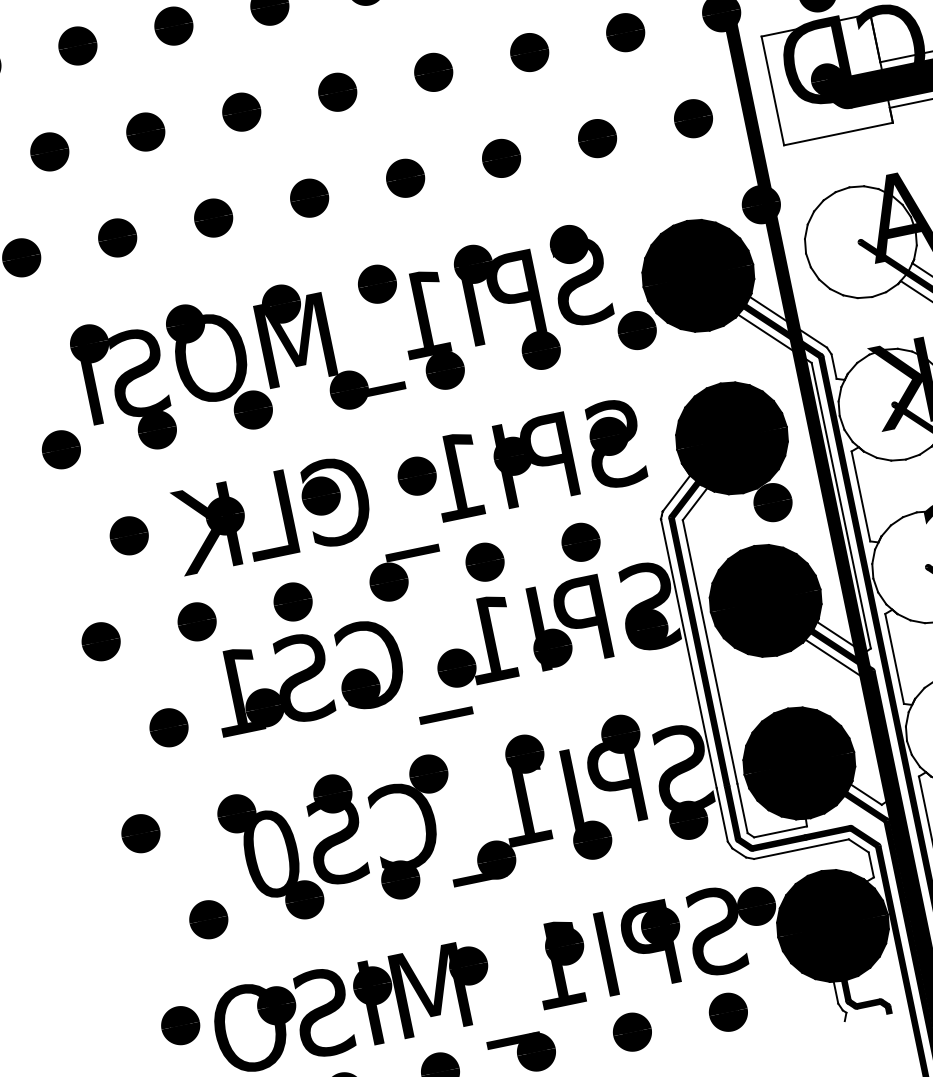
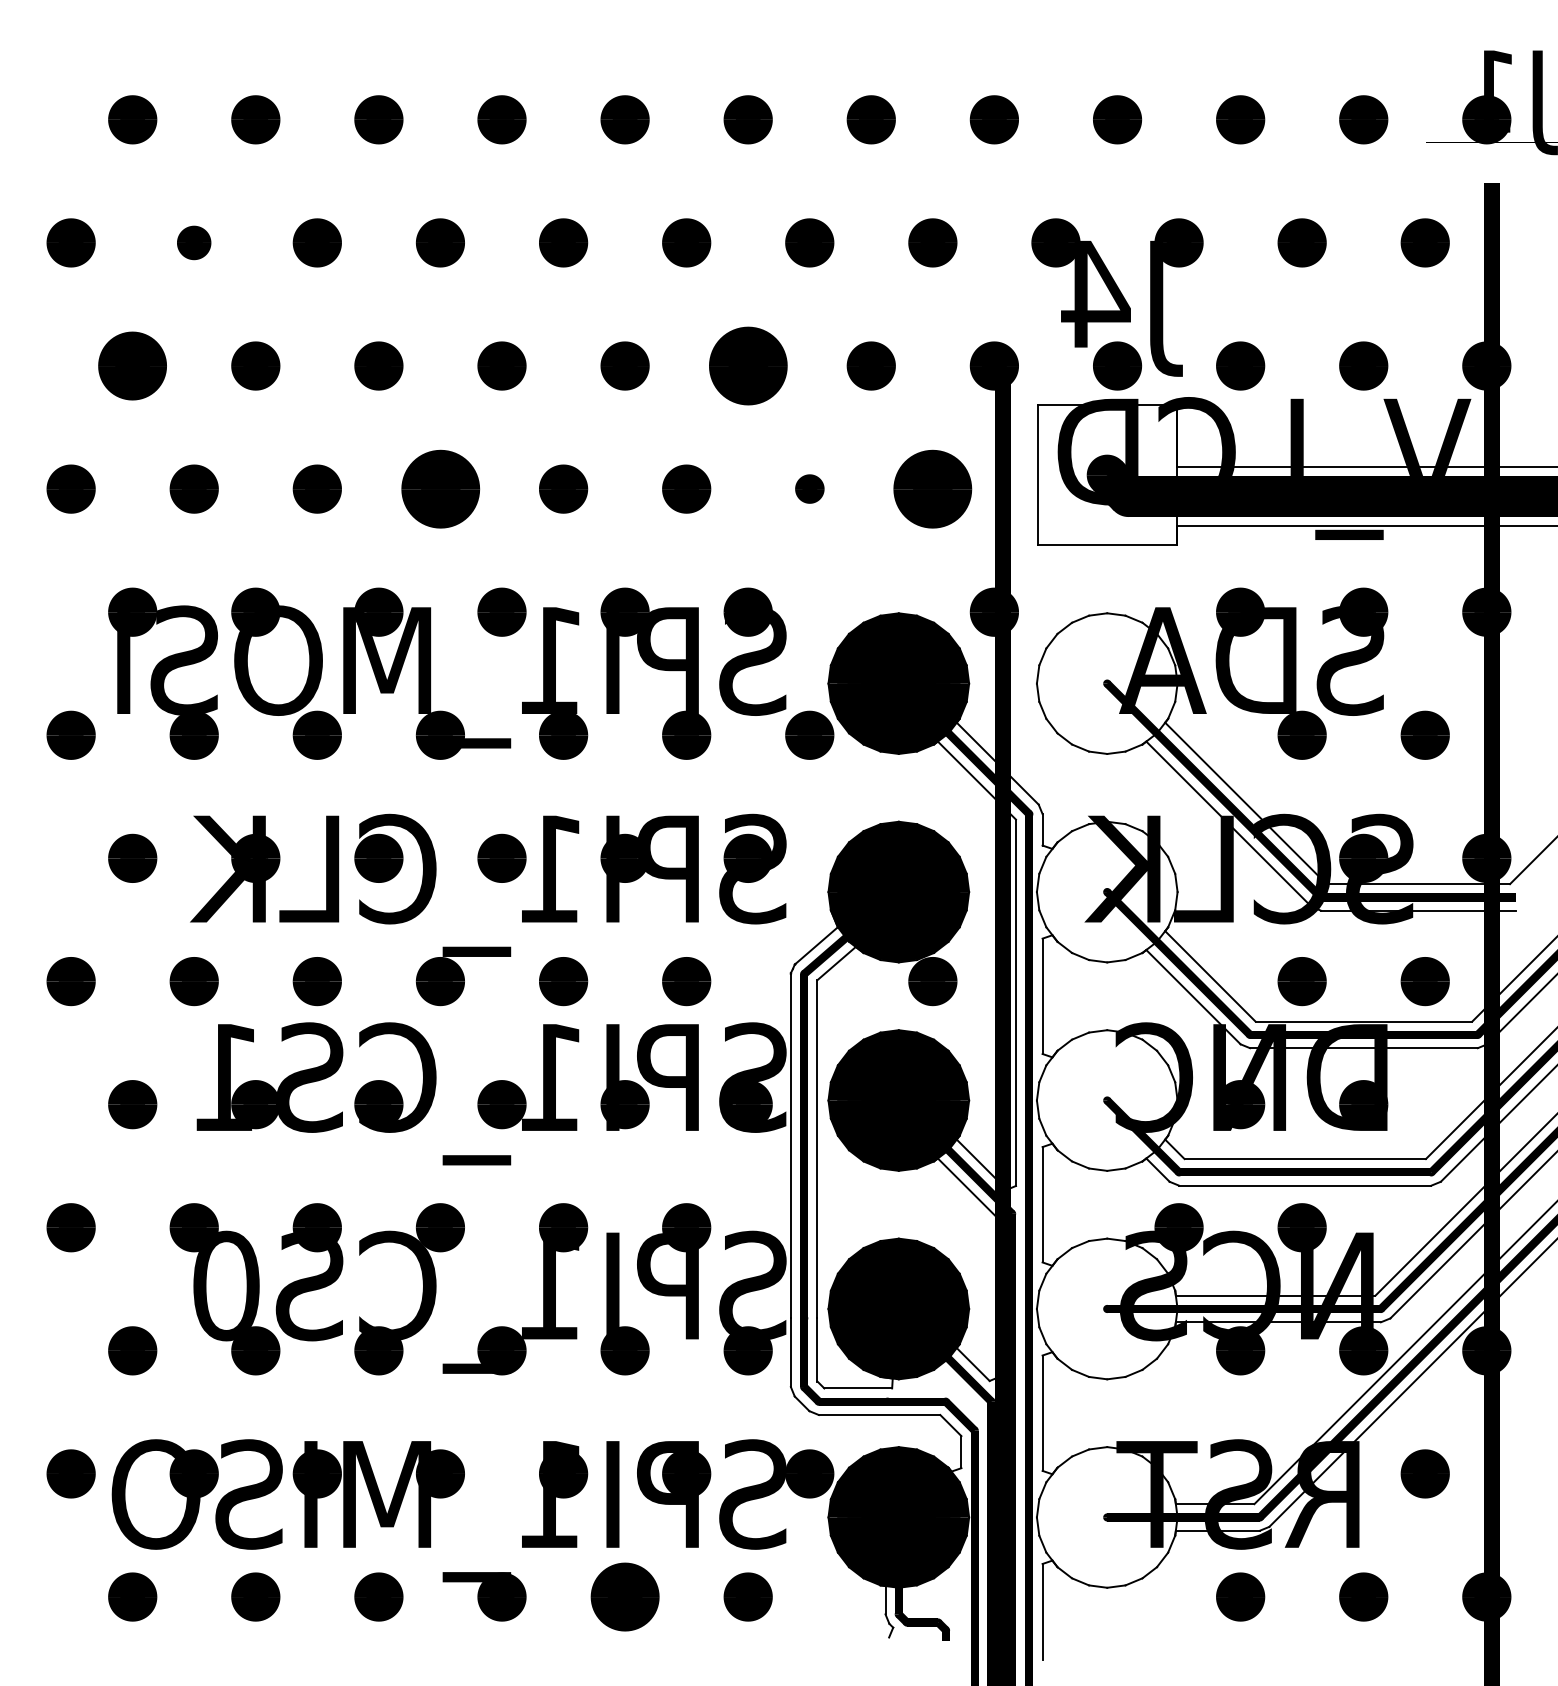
part: (77, 45) -> (193, 242), size x0.7
part: (529, 52) -> (747, 365), size x1.6
part: (693, 118) -> (932, 488), size x1.6
part: (597, 138) -> (809, 488), size x0.6
part: (49, 151) -> (132, 365), size x1.4
part: (308, 197) -> (439, 488), size x1.6
part: (631, 1031) -> (624, 1596), size x1.4

